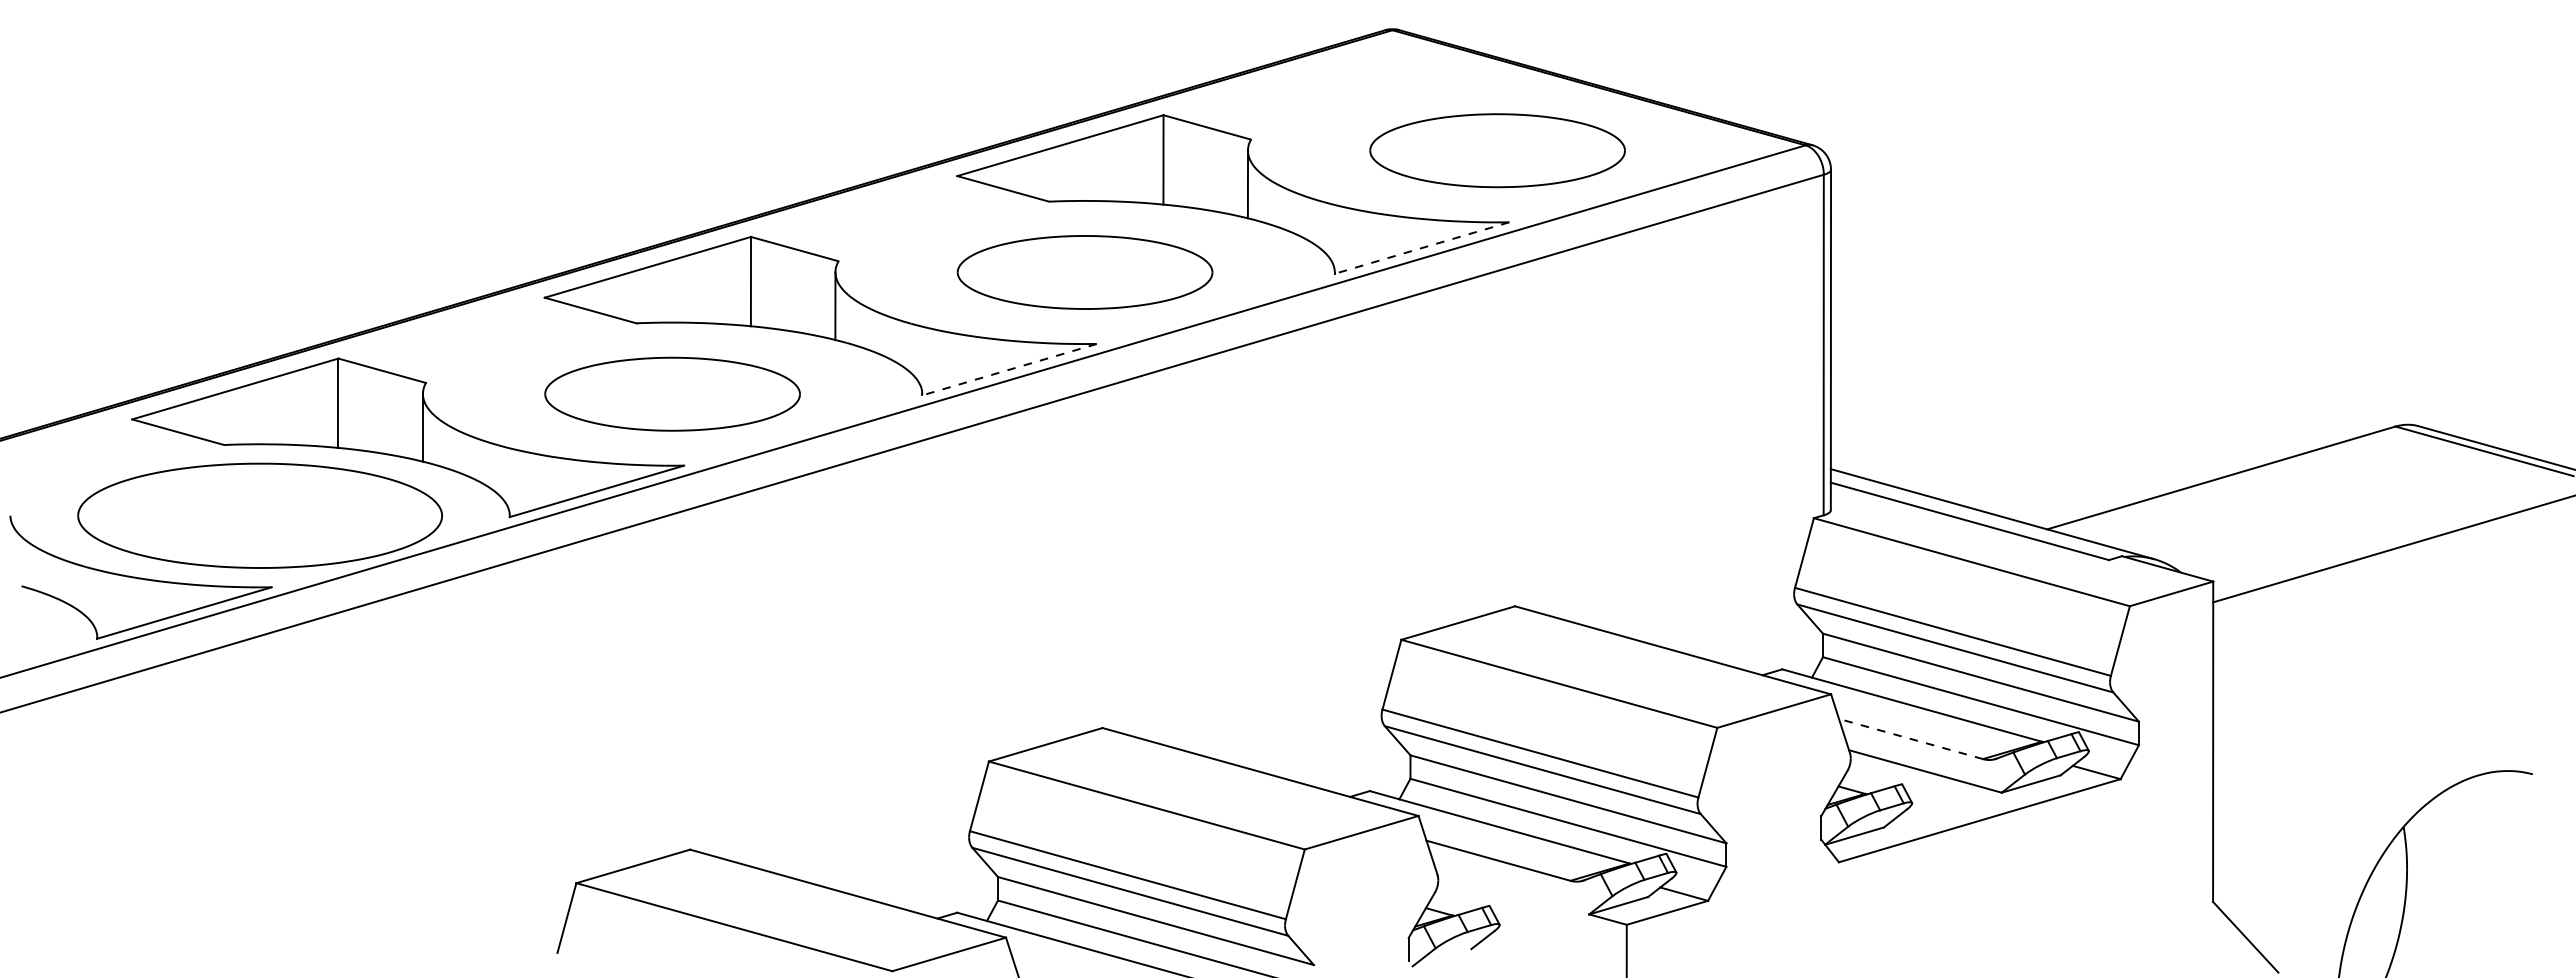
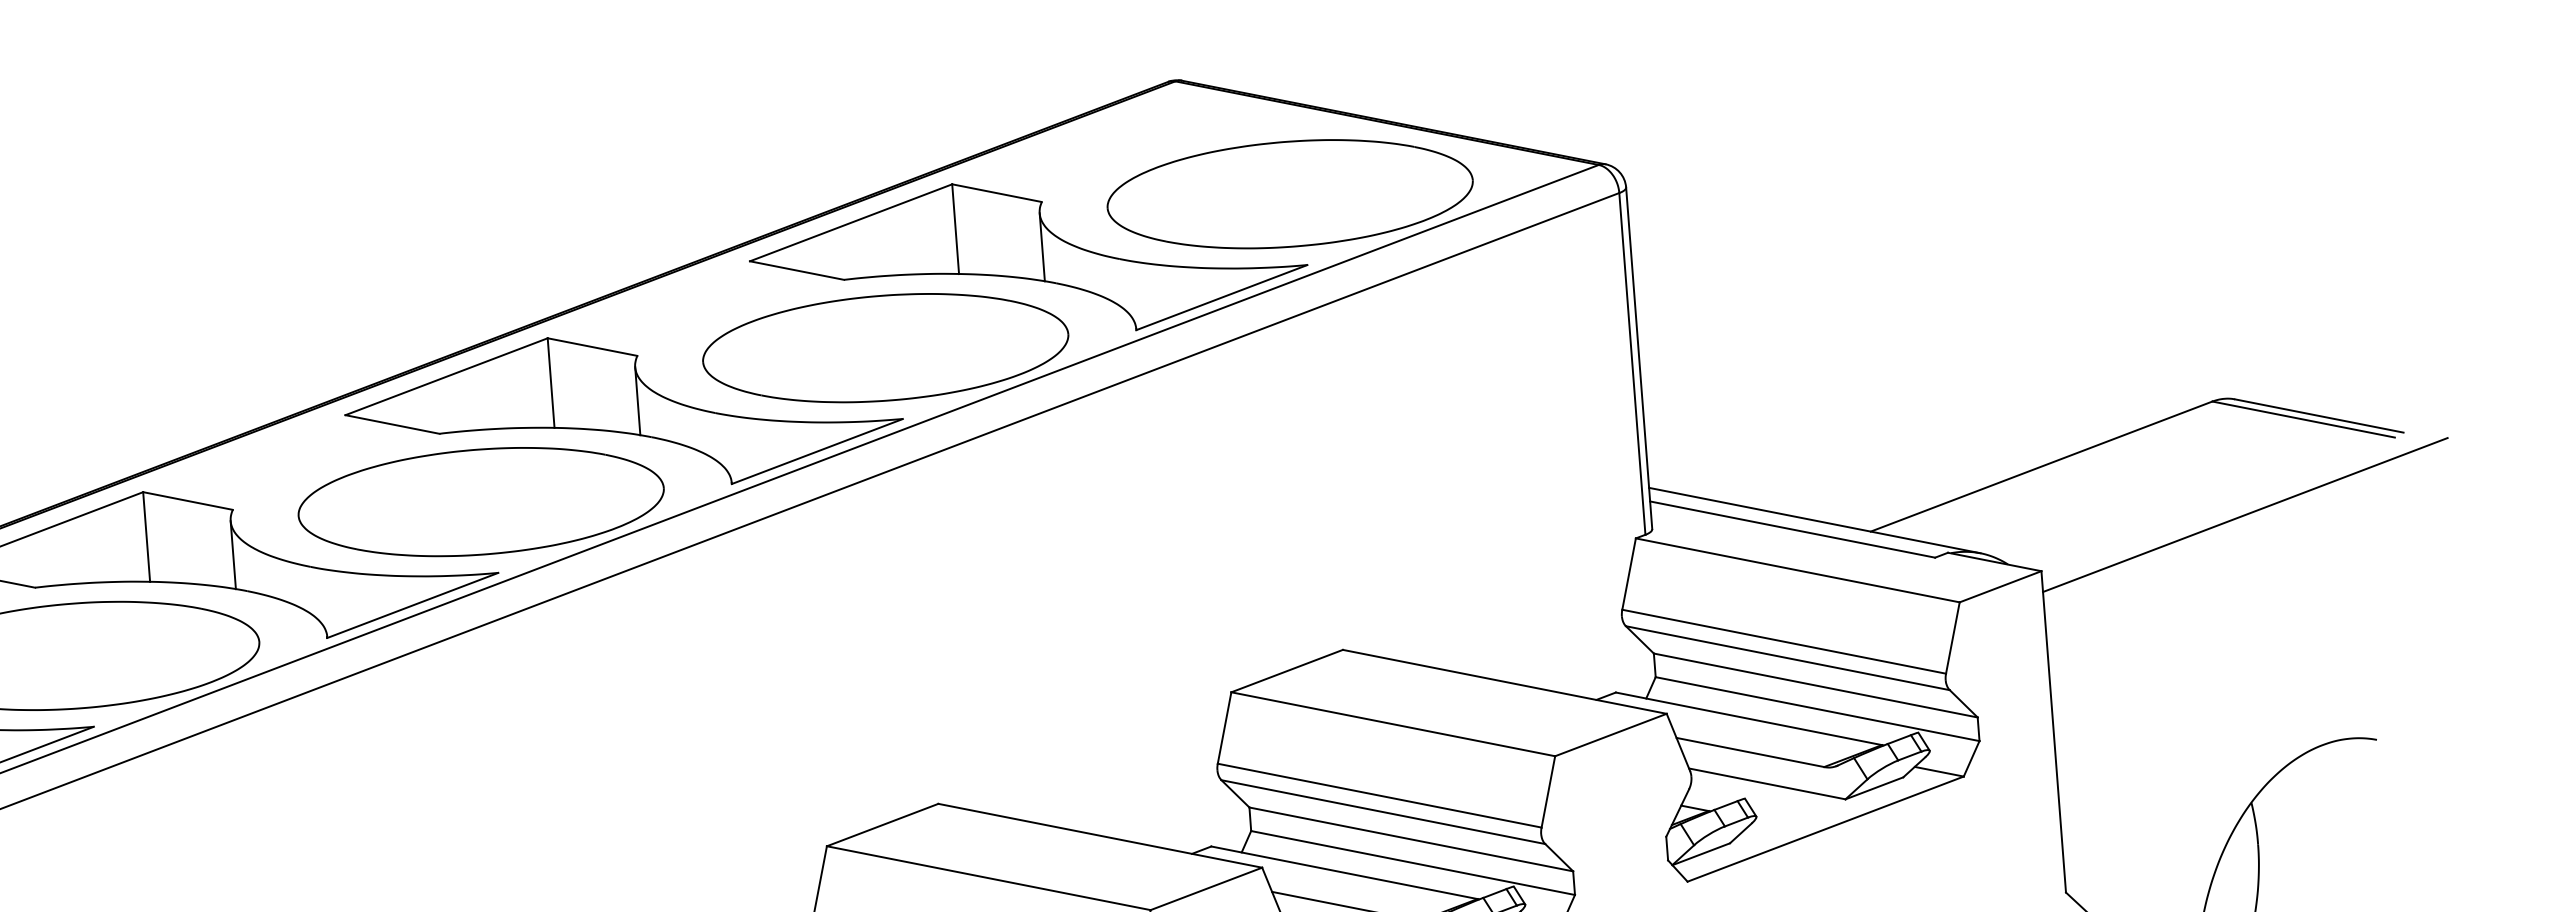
part: (1497, 150) -> (1290, 193), size x1.43
line: (1422, 248) -> (1222, 298), dashed -> solid
part: (1084, 272) -> (885, 348), size x1.43
line: (1009, 369) -> (817, 451), dashed -> solid
part: (672, 394) -> (481, 502), size x1.43
line: (1911, 739) -> (1750, 752), dashed -> solid

